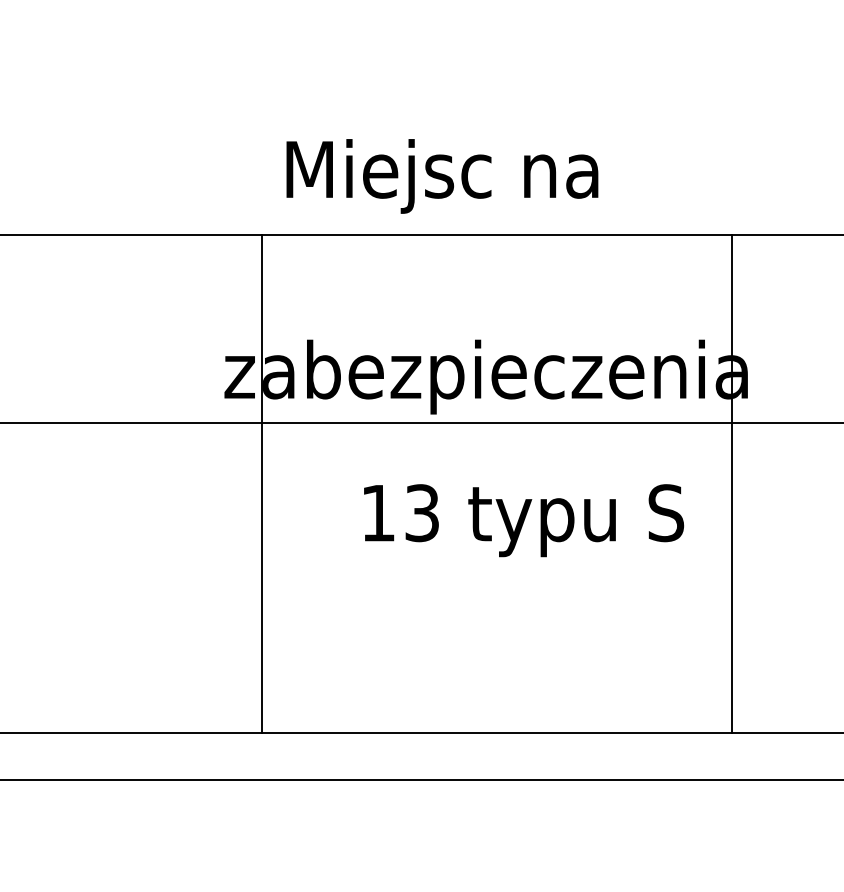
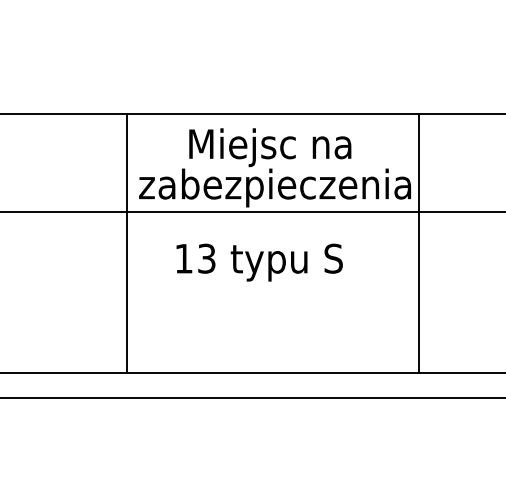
text: (442, 176) -> (270, 147), moved
line: (261, 483) -> (126, 243), moved
line: (731, 483) -> (418, 243), moved
text: (523, 520) -> (259, 262), moved

